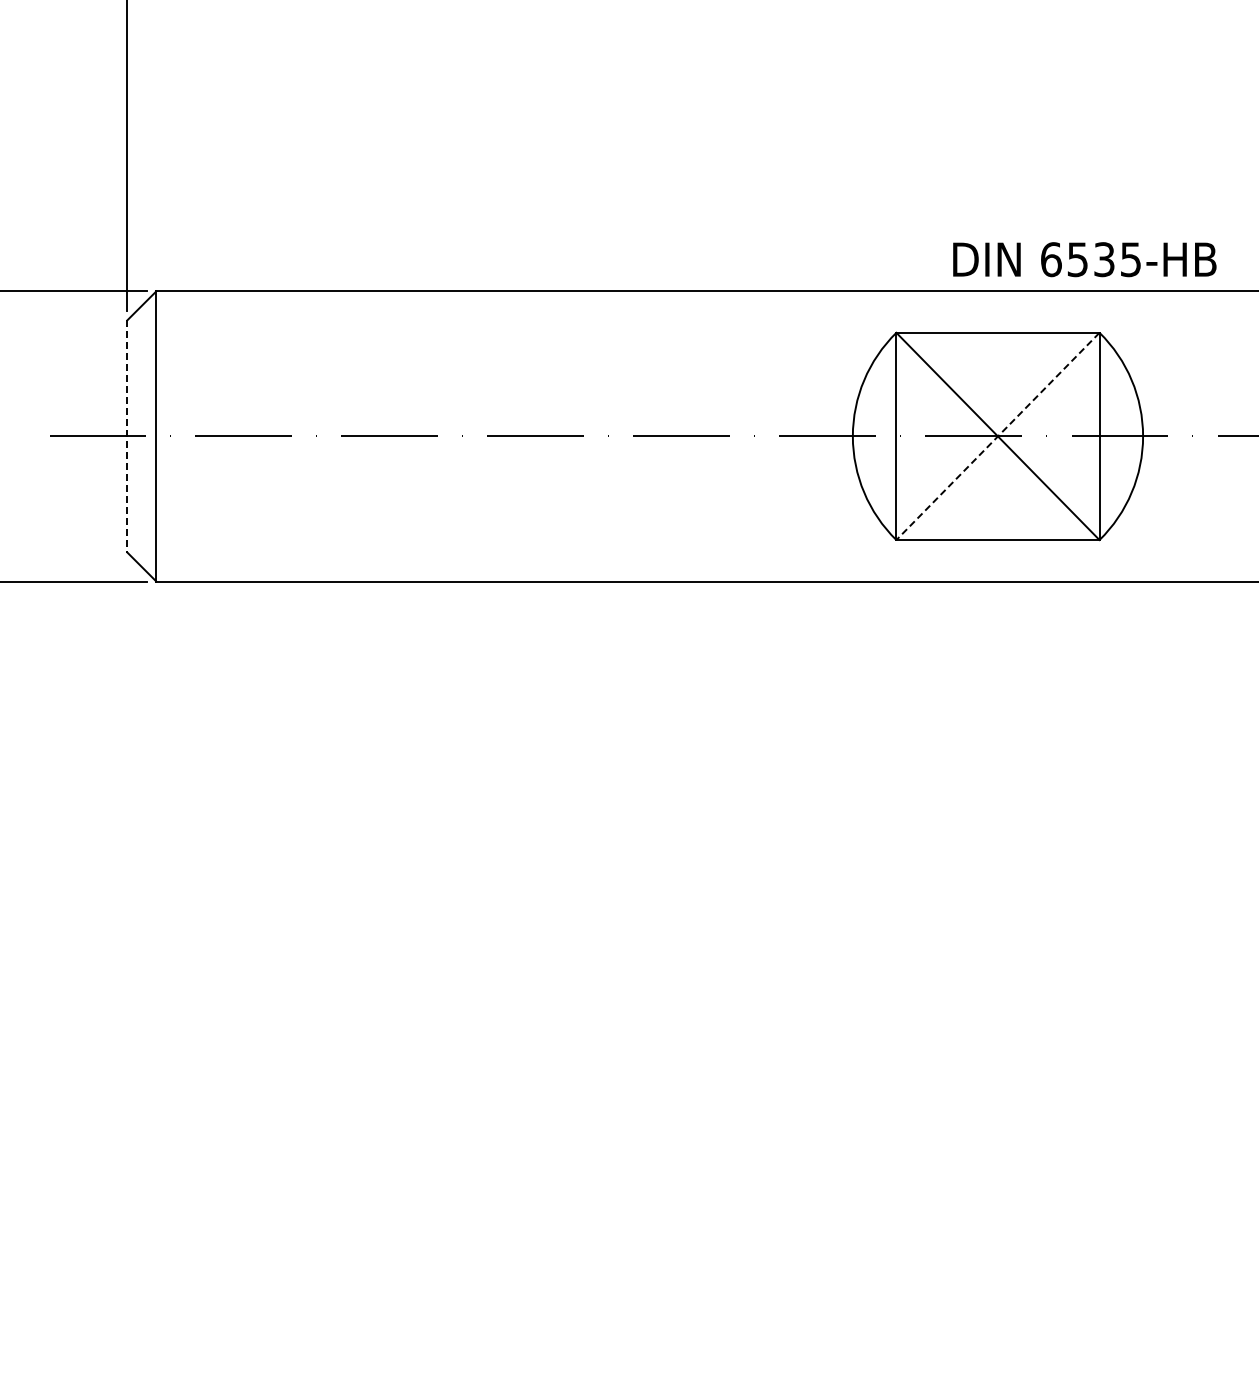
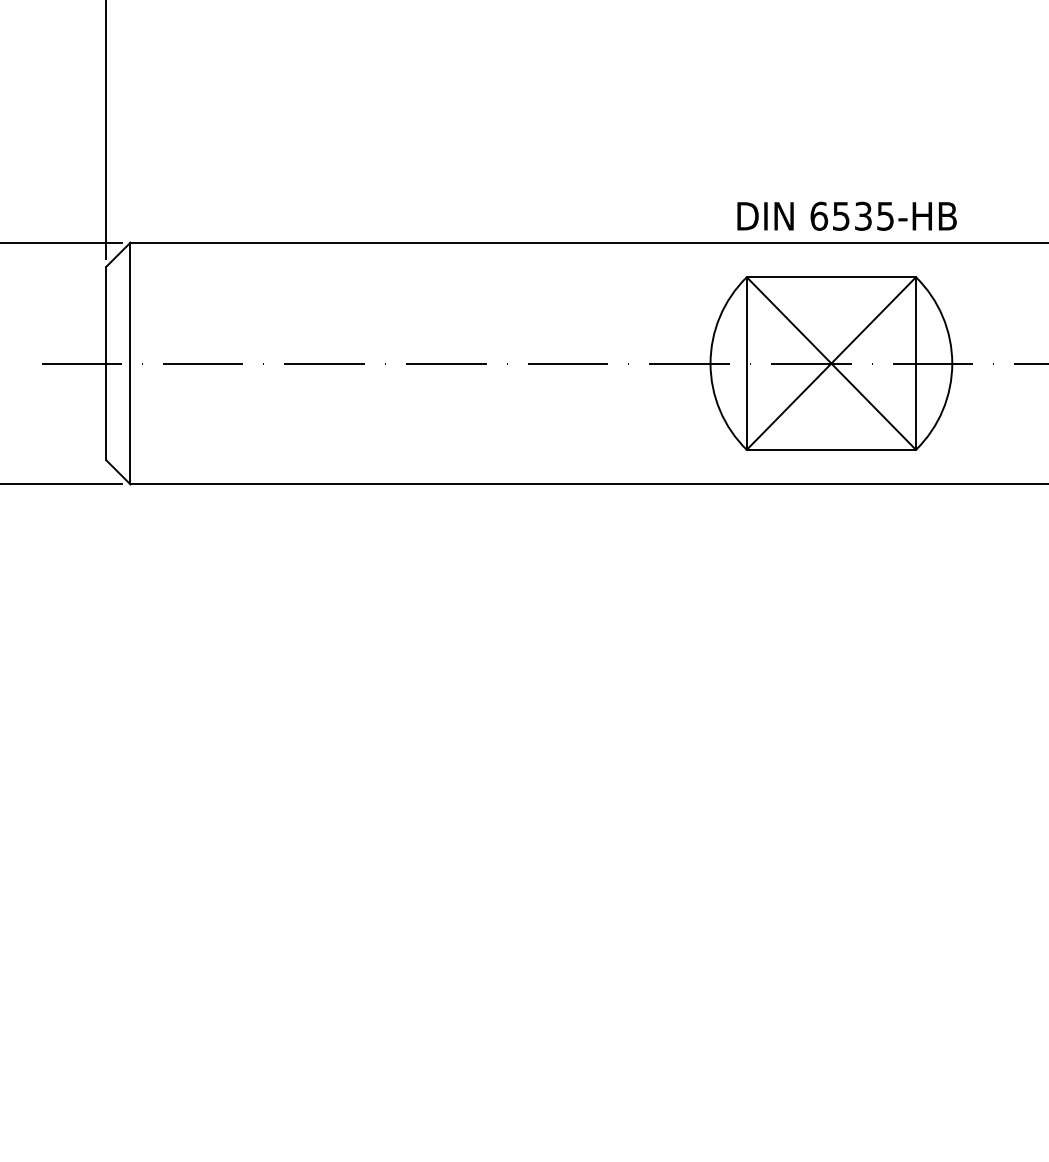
text: (1084, 259) -> (846, 216), moved
line: (127, 436) -> (106, 363), dashed -> solid
line: (997, 436) -> (831, 363), dashed -> solid

